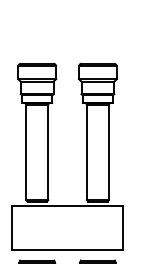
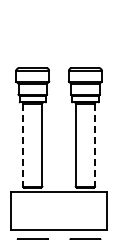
line: (26, 152) -> (23, 145), solid -> dashed
line: (108, 152) -> (94, 145), solid -> dashed

